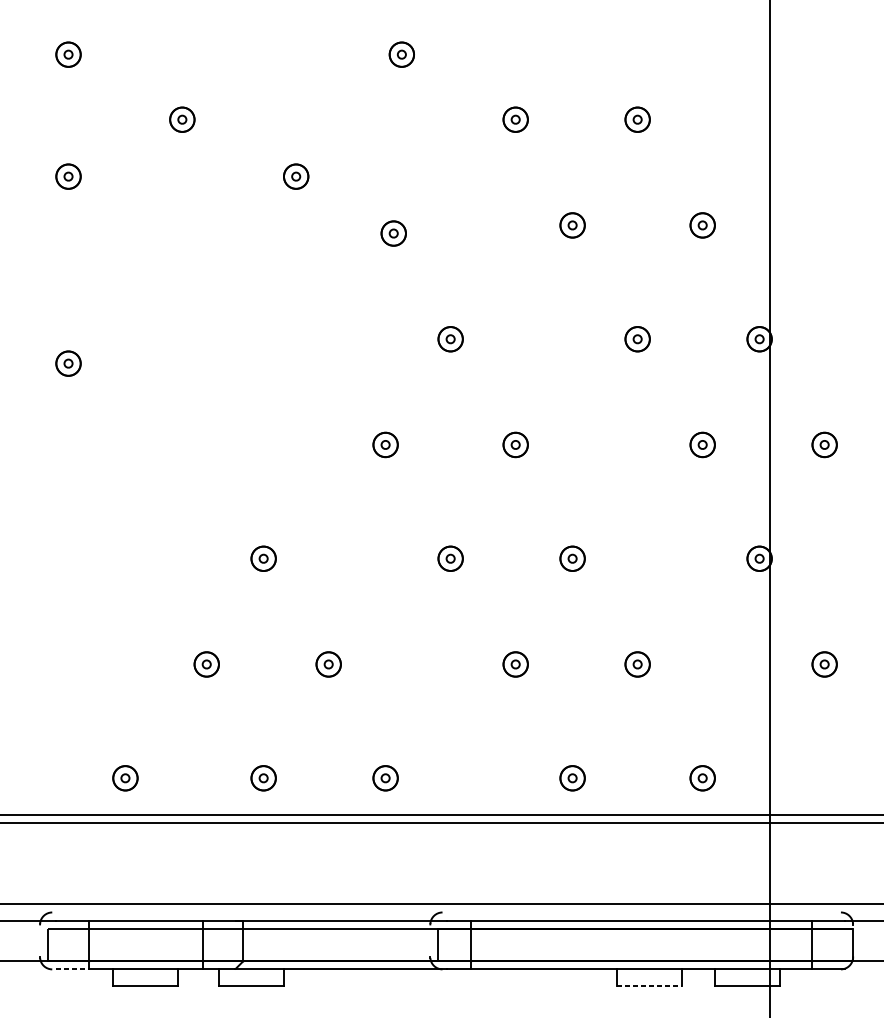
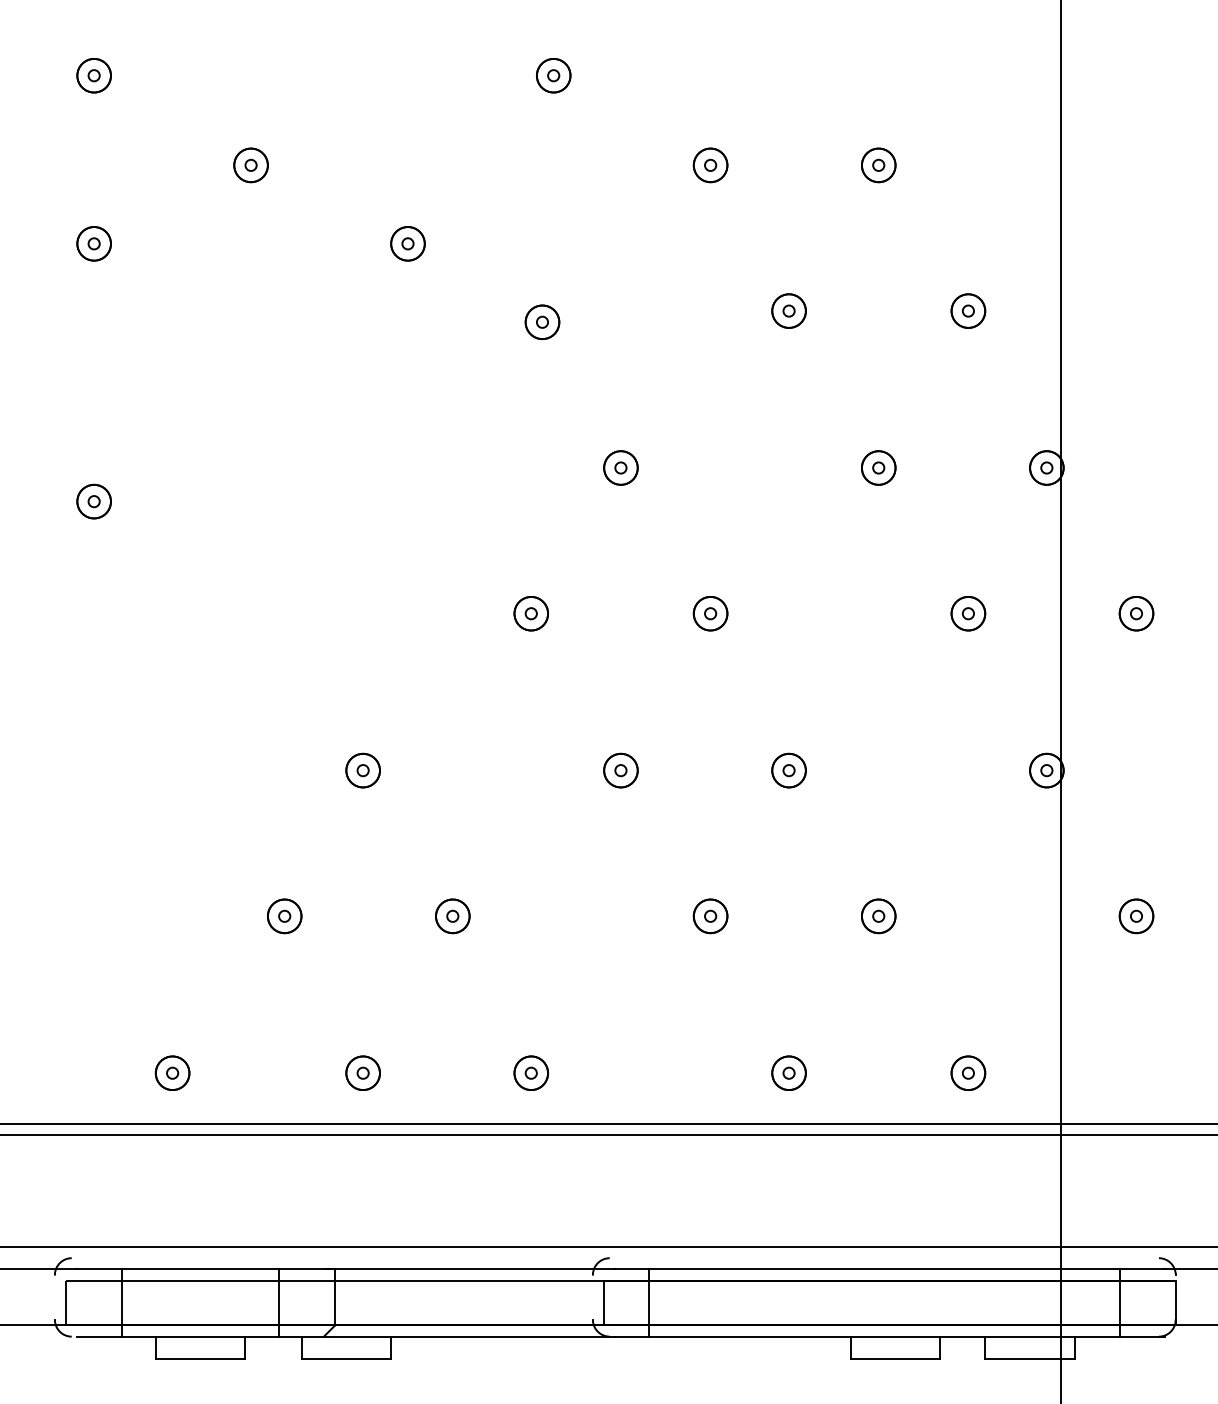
line: (73, 969) -> (100, 1336), dashed -> solid
line: (649, 985) -> (895, 1359), dashed -> solid

